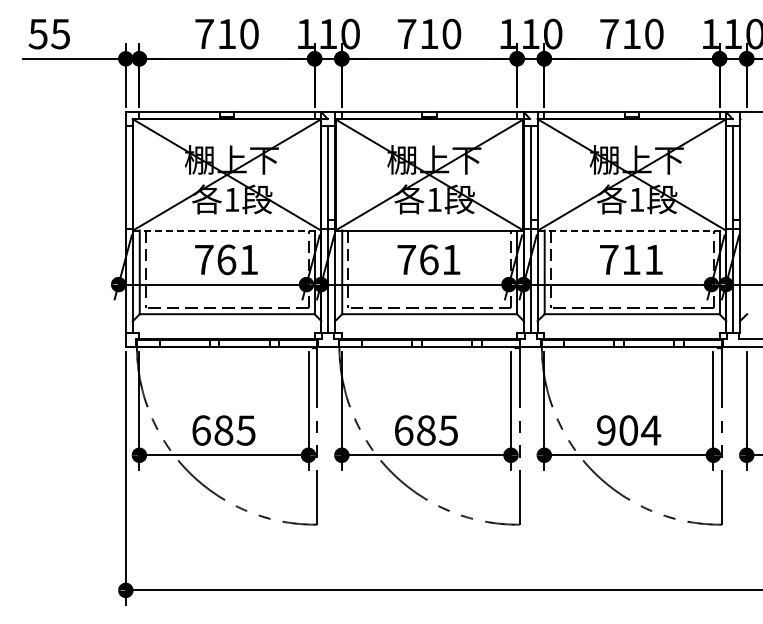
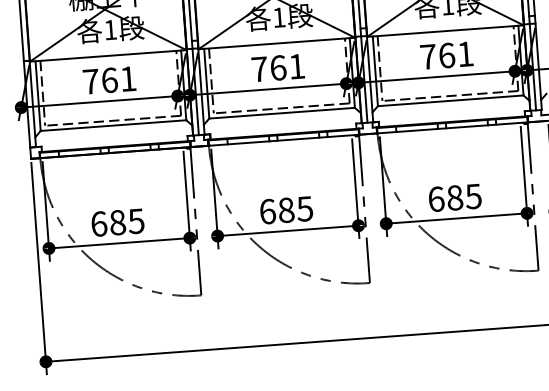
line: (227, 230) -> (108, 55), dashed -> solid
line: (631, 230) -> (445, 31), dashed -> solid
text: (631, 259) -> (446, 55), 711 -> 761
text: (629, 430) -> (455, 197), 904 -> 685

